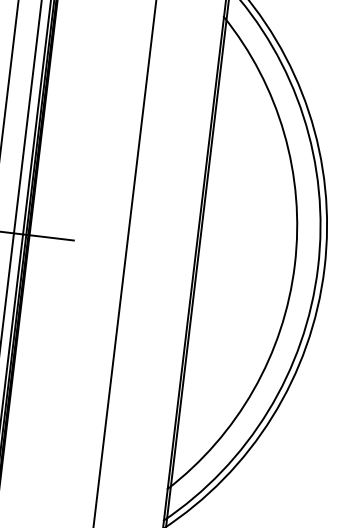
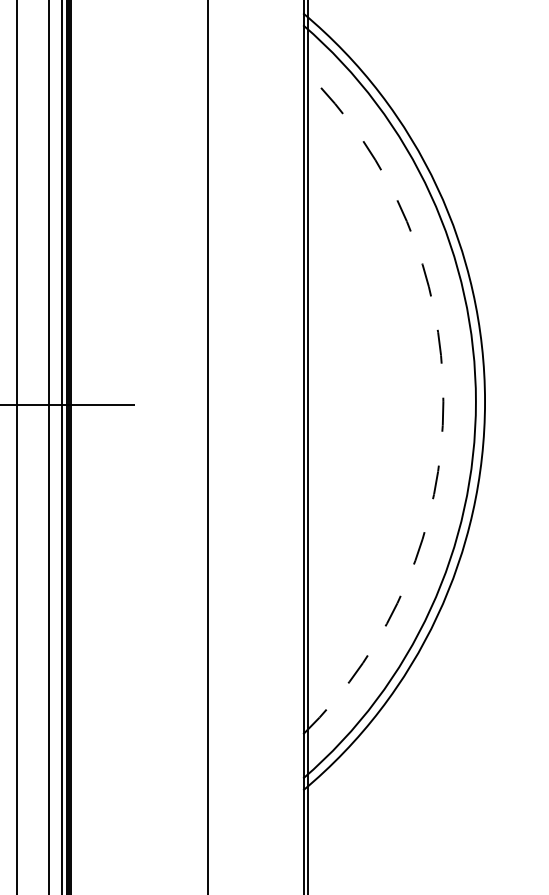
arc: (294, 264) -> (443, 401), solid -> dashed

